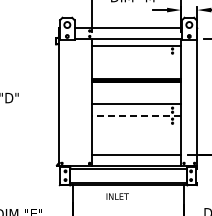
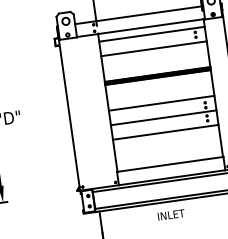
line: (136, 57) -> (153, 48), added
line: (136, 115) -> (163, 117), dashed -> solid
line: (136, 127) -> (165, 131), added
text: (117, 196) -> (171, 214), moved

